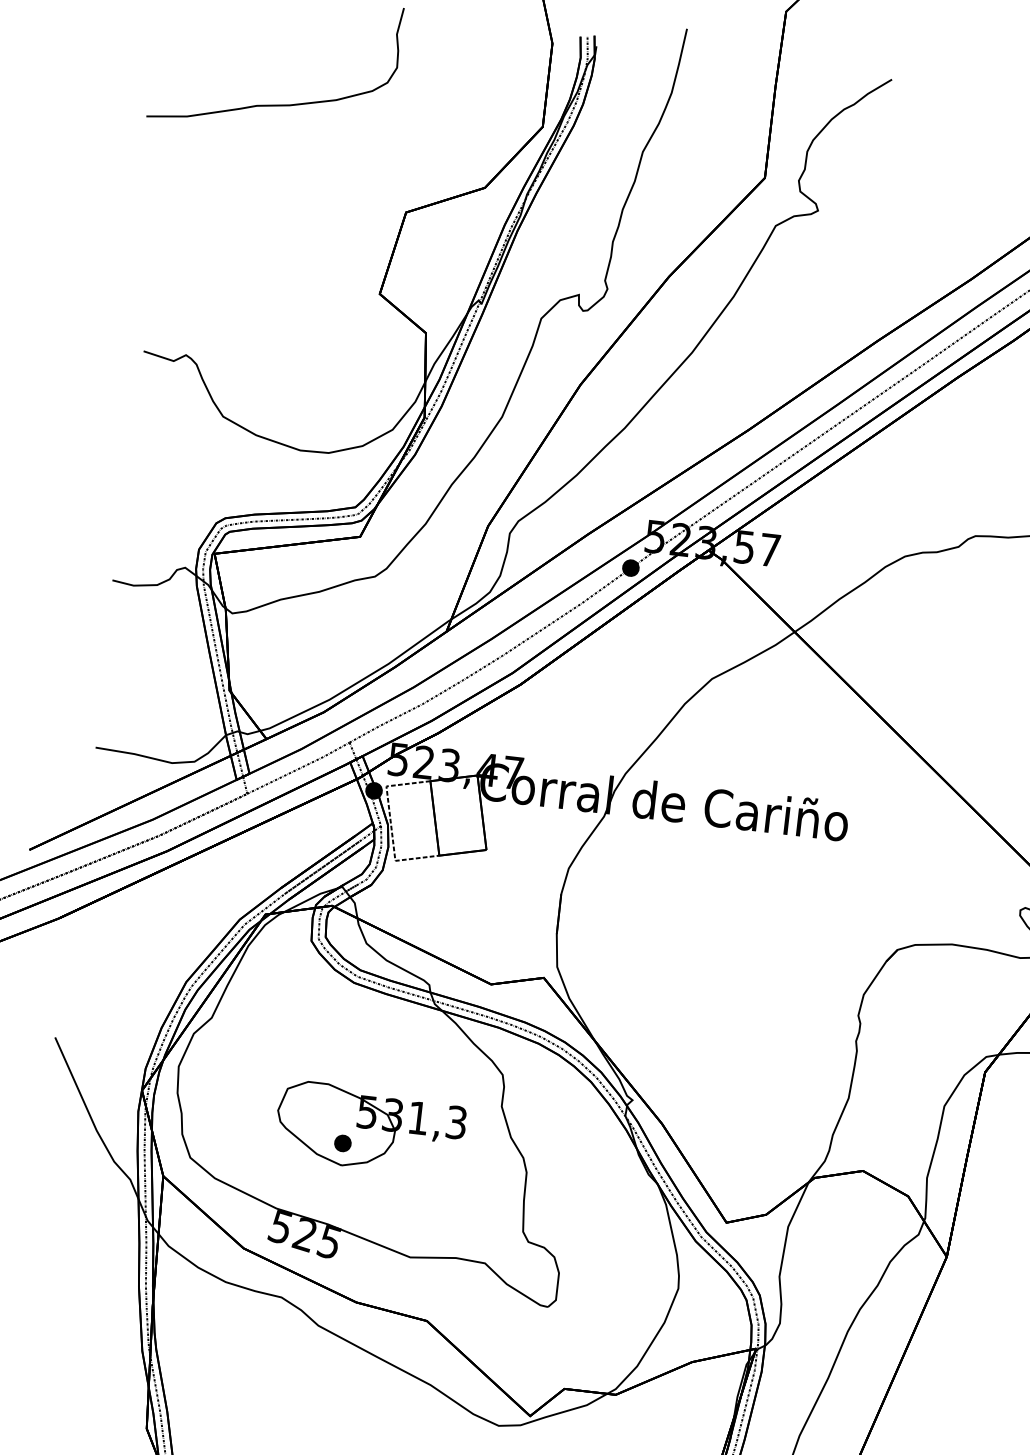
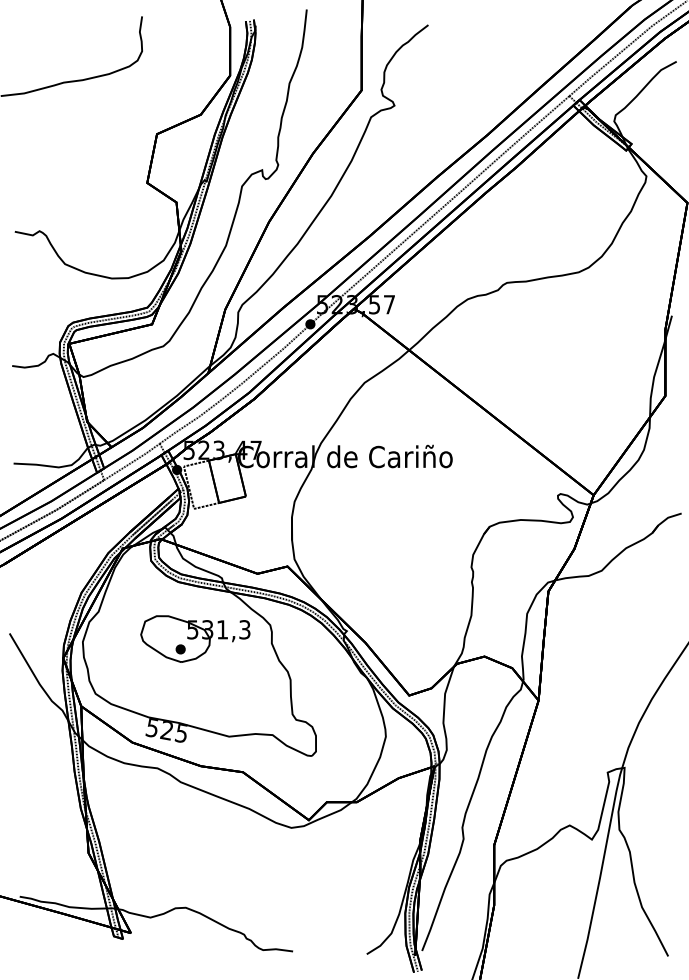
part: (370, 1127) -> (195, 638), moved

